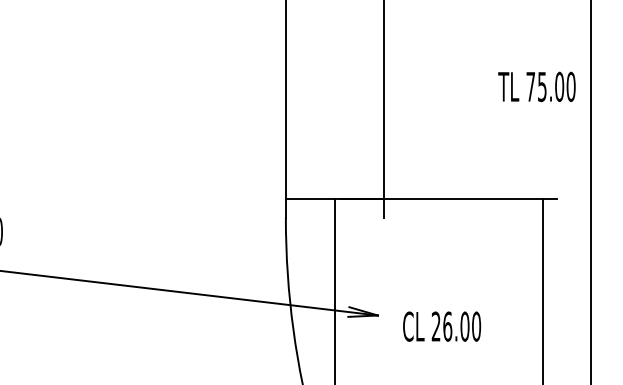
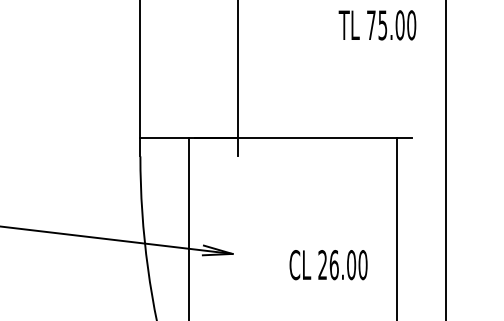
text: (536, 86) -> (377, 24), moved
text: (442, 326) -> (329, 264), moved

